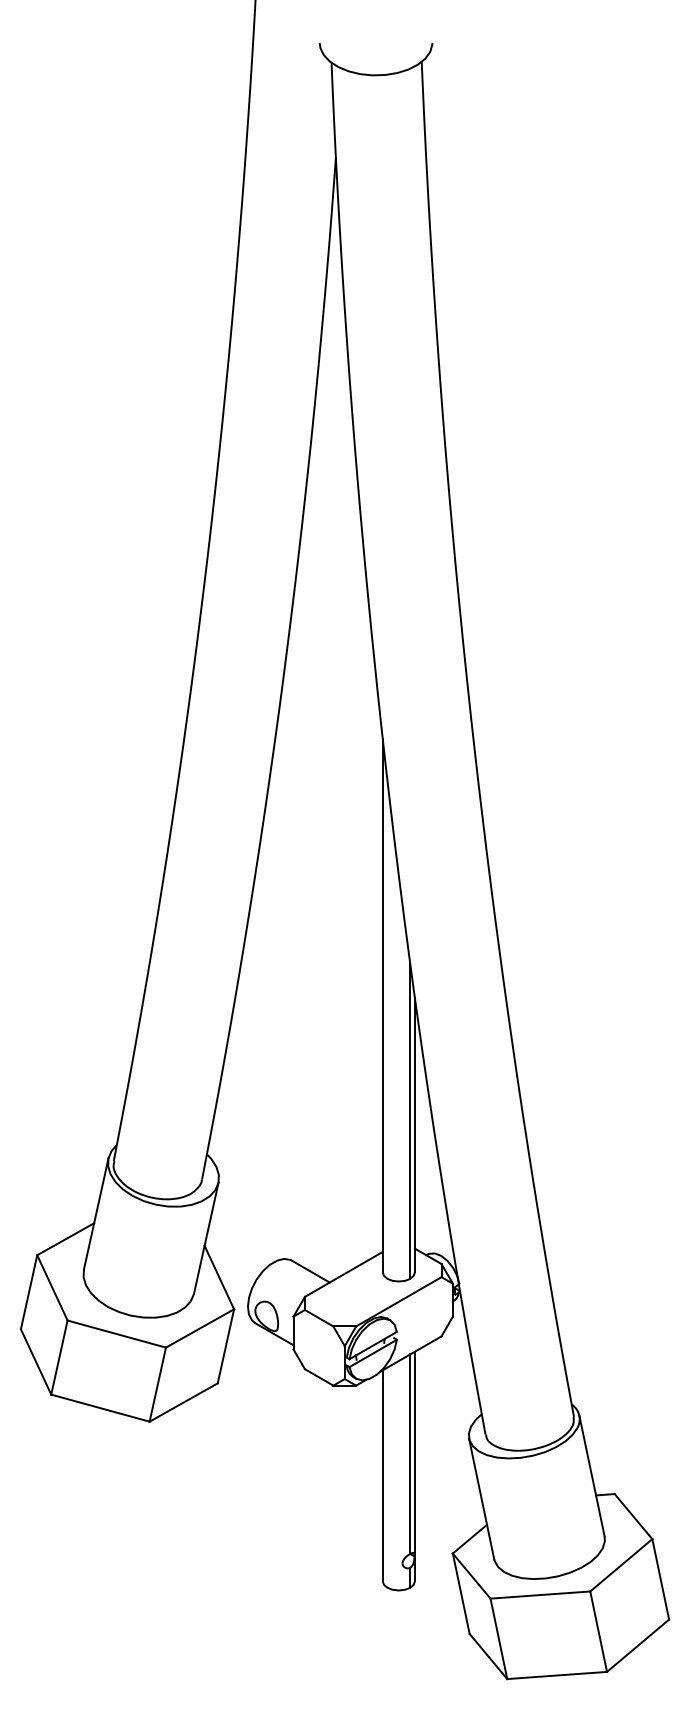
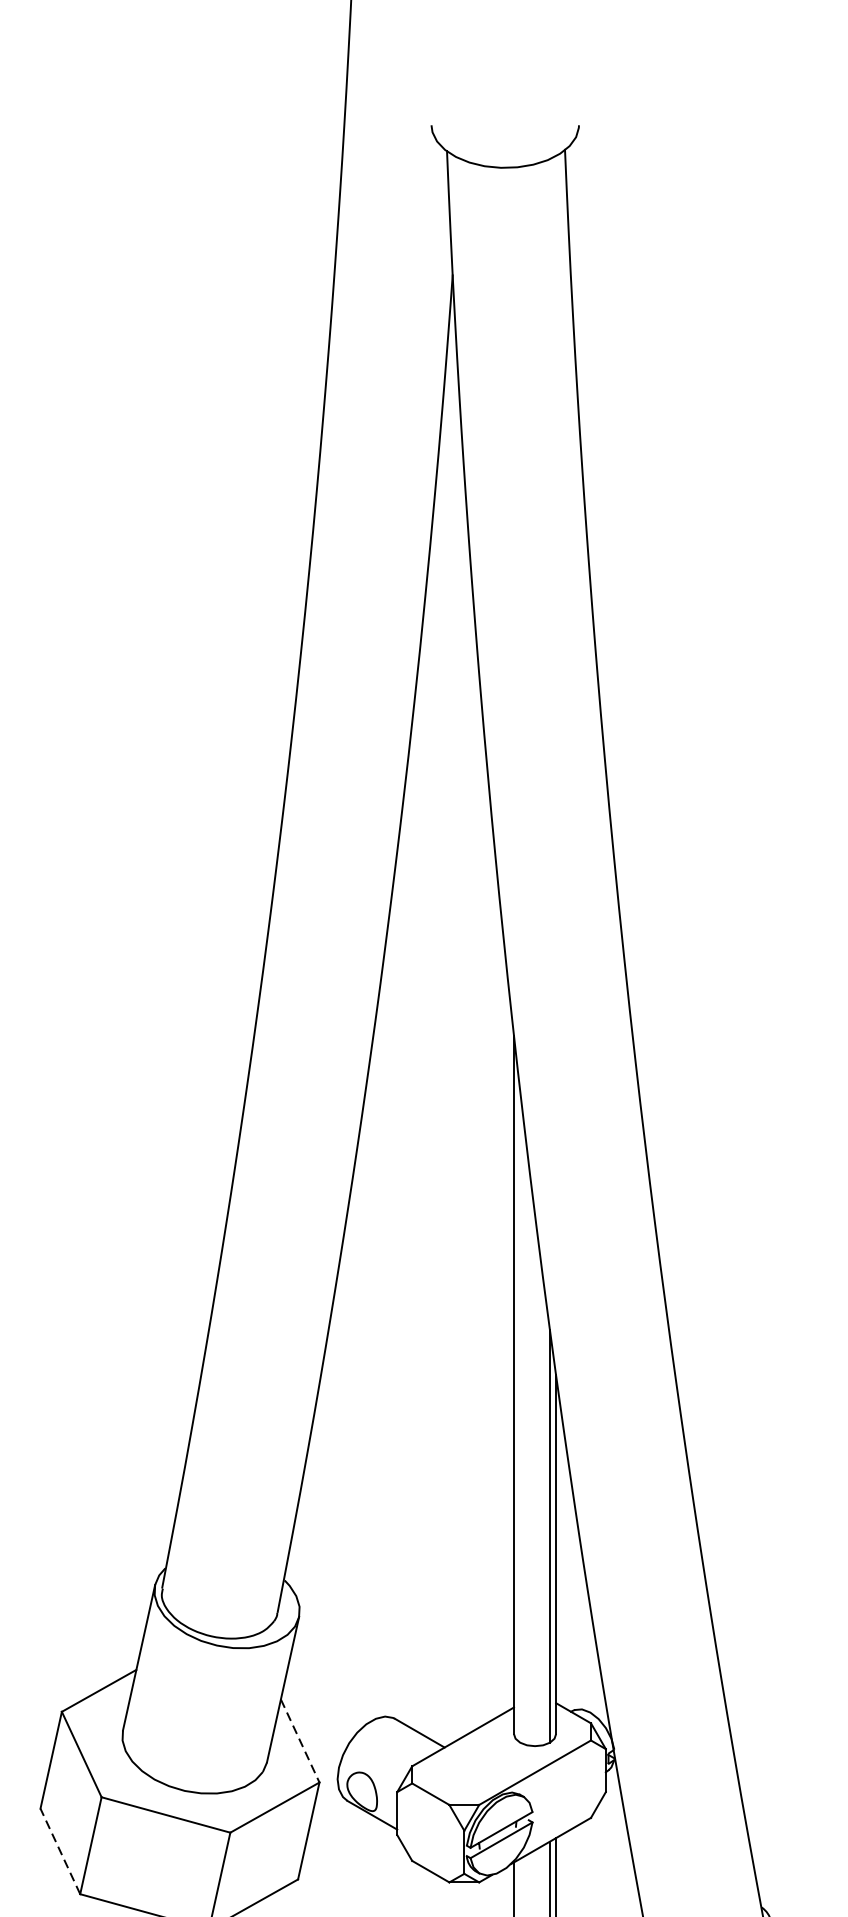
line: (219, 1277) -> (300, 1740), solid -> dashed
line: (35, 1361) -> (59, 1850), solid -> dashed

